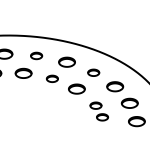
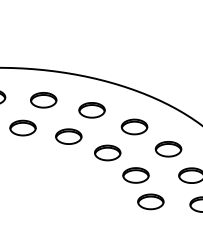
part: (36, 55) -> (43, 99), size x1.43
part: (93, 72) -> (134, 126), size x1.43
part: (52, 78) -> (68, 136), size x1.43
part: (98, 111) -> (142, 188), size x1.43

